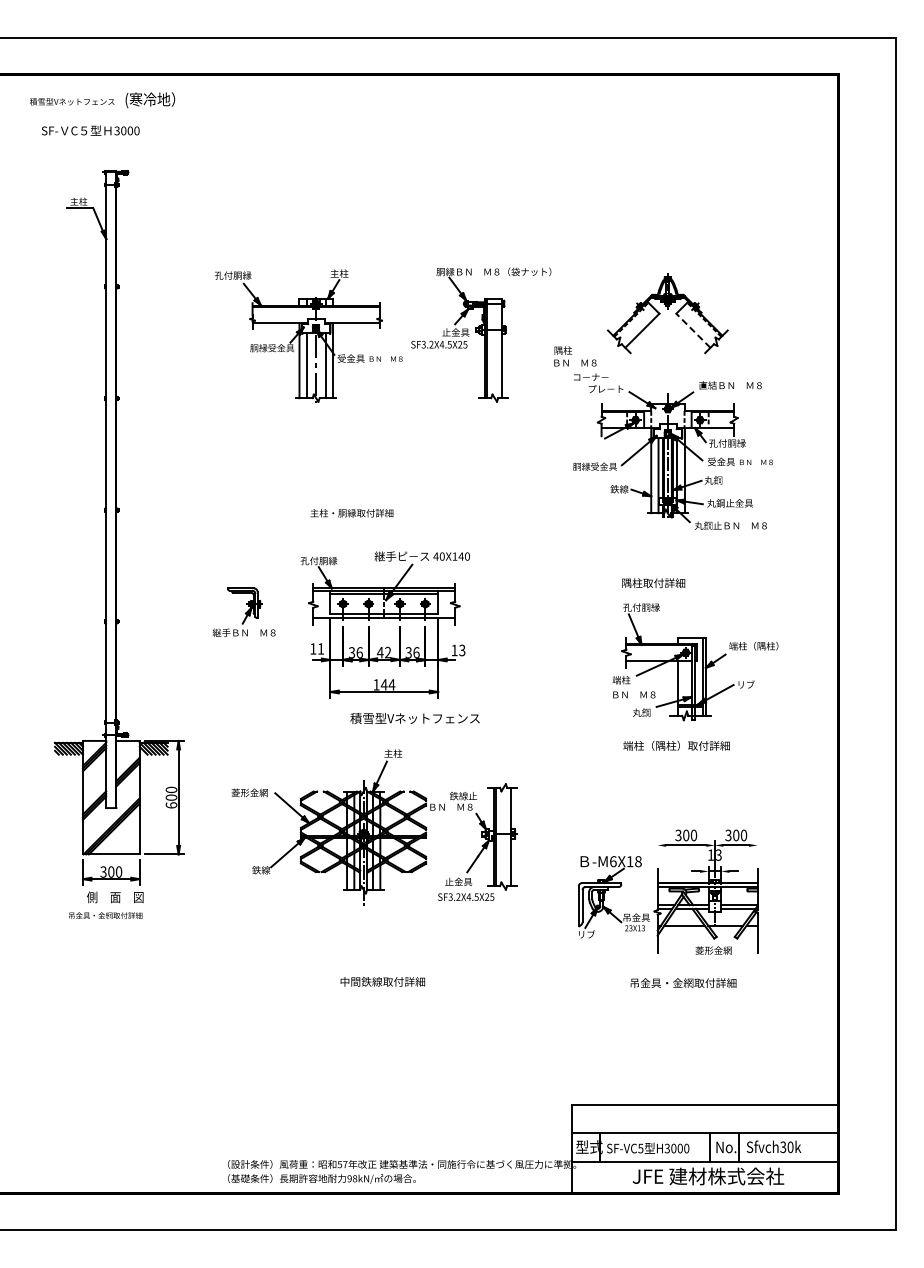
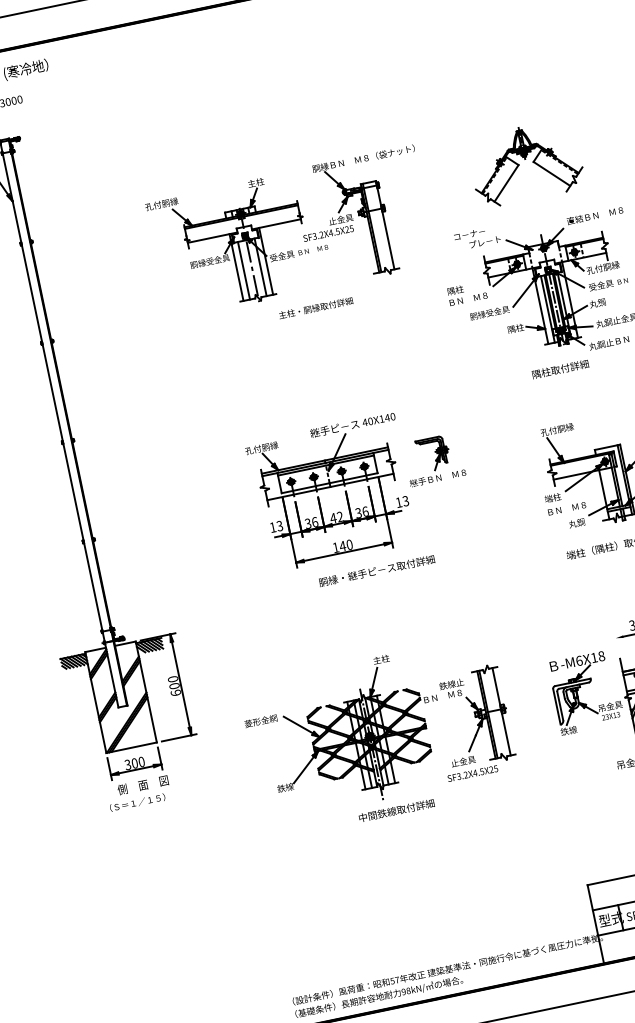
line: (693, 330) -> (551, 173), dashed -> solid
part: (308, 335) -> (239, 243), moved
text: (575, 356) -> (467, 293), moved
text: (619, 489) -> (515, 328), 鉄線 -> 隅柱
text: (351, 513) -> (315, 308), moved
text: (653, 583) -> (560, 369), moved
part: (243, 611) -> (433, 459), moved
text: (320, 648) -> (279, 525), 11 -> 13
text: (391, 684) -> (349, 544), 144 -> 140
text: (415, 718) -> (376, 570), 積雪型Vネットフェンス -> 胴縁・継手ピ－ス取付詳細
part: (374, 827) -> (378, 728), moved
text: (105, 914) -> (137, 802), 吊金具・金網取付詳細 -> （Ｓ＝１／１５）
text: (586, 934) -> (569, 730), リブ -> 鉄線

